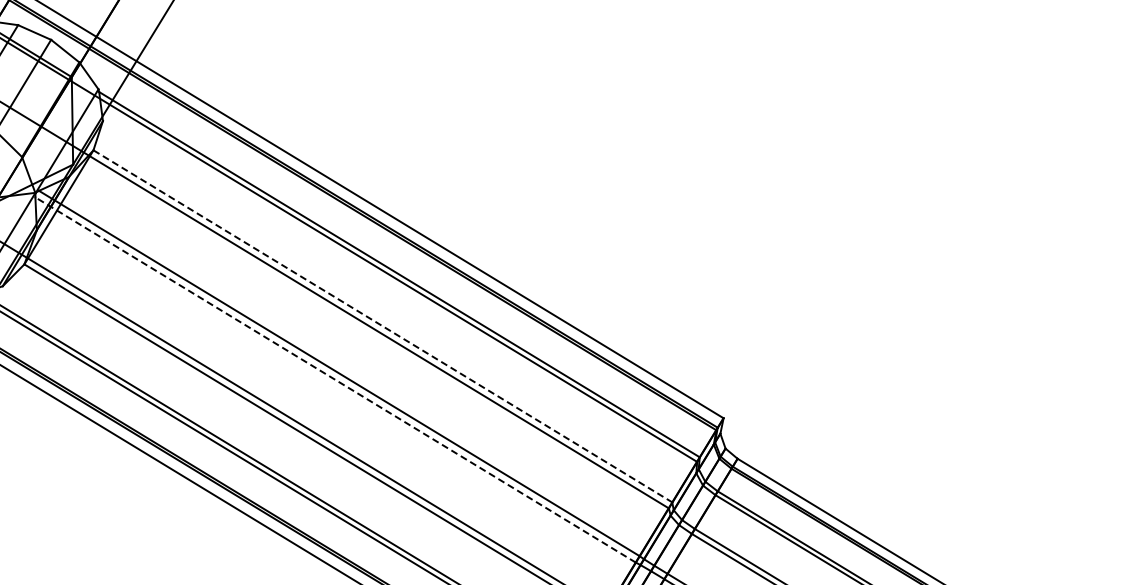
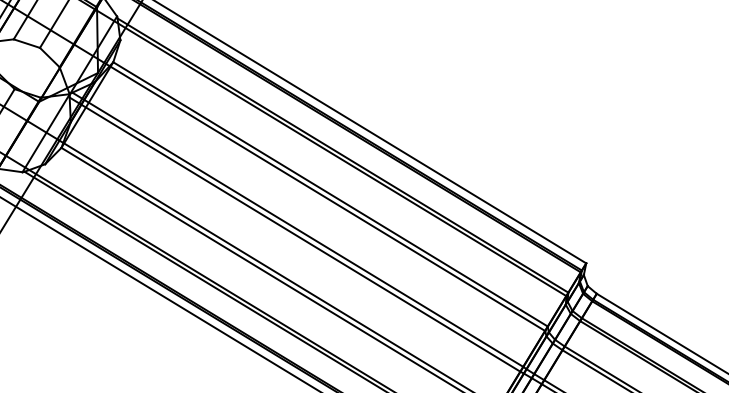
line: (382, 326) -> (330, 194), dashed -> solid
line: (335, 379) -> (294, 234), dashed -> solid

